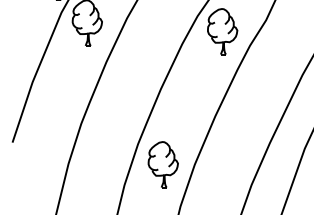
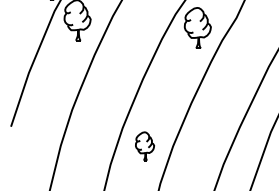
part: (162, 164) -> (144, 146), size x0.7

